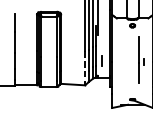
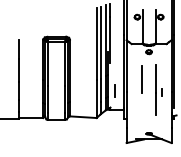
line: (126, 50) -> (142, 79), added
line: (85, 67) -> (96, 98), dashed -> solid

